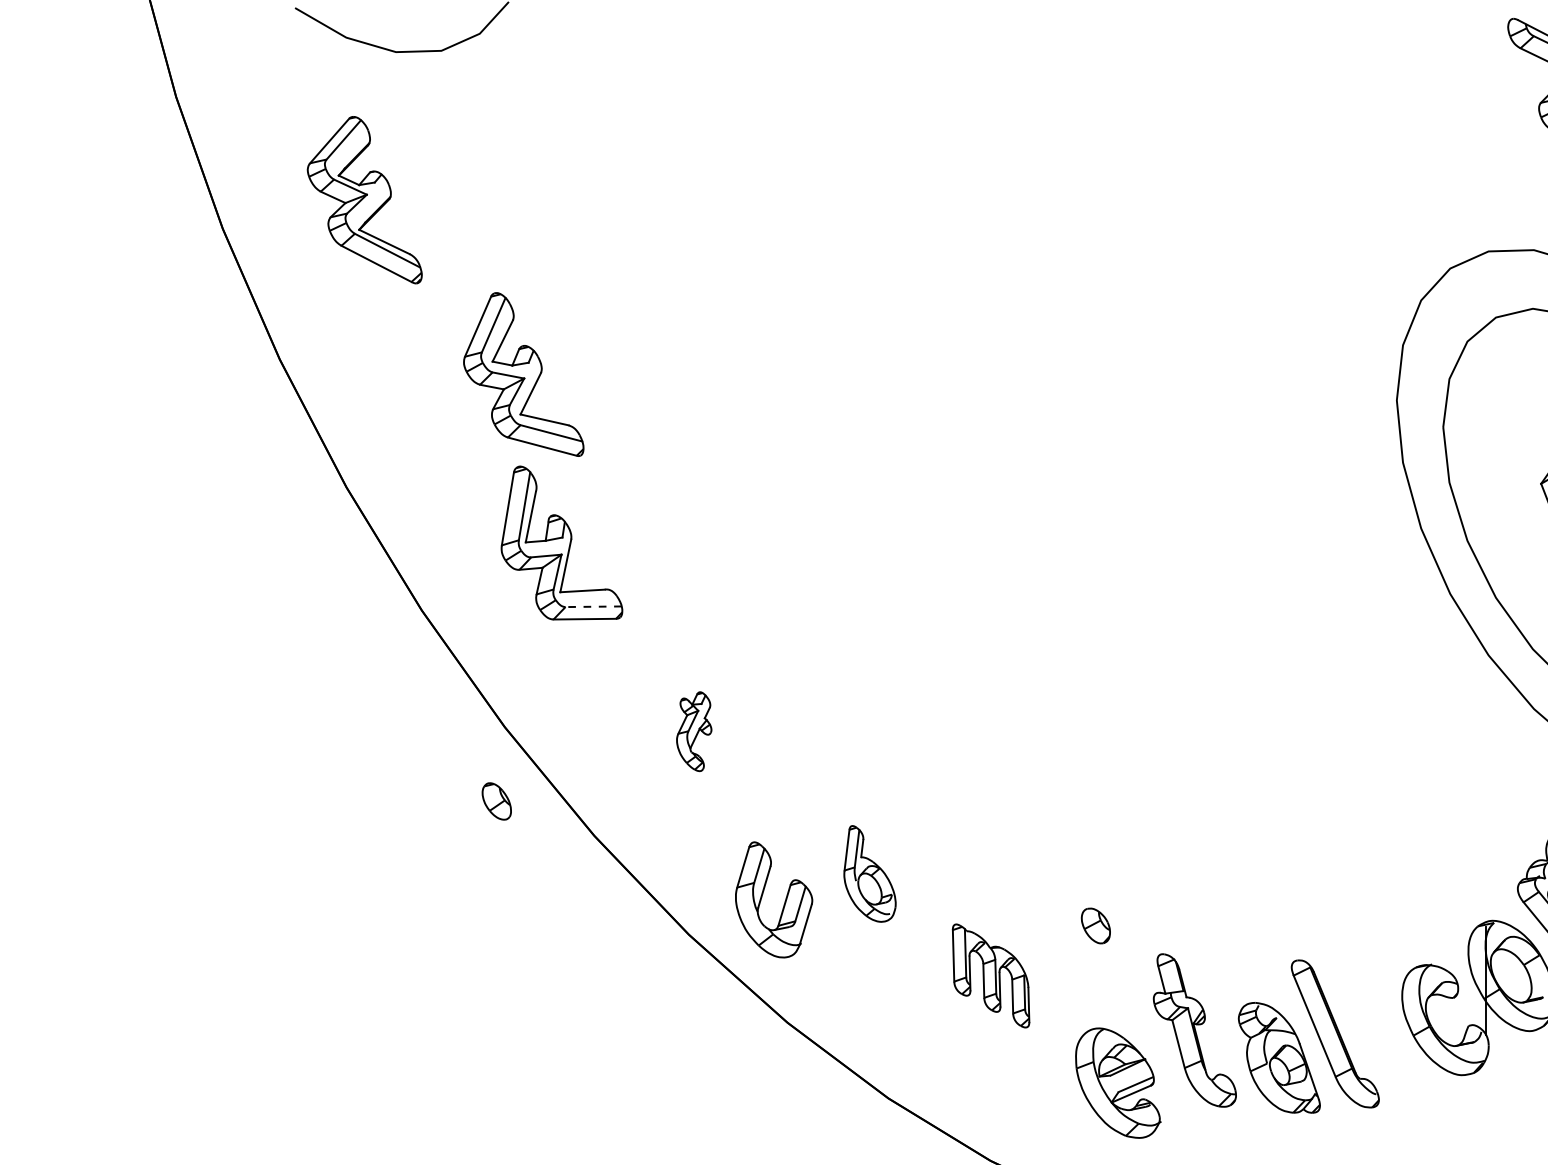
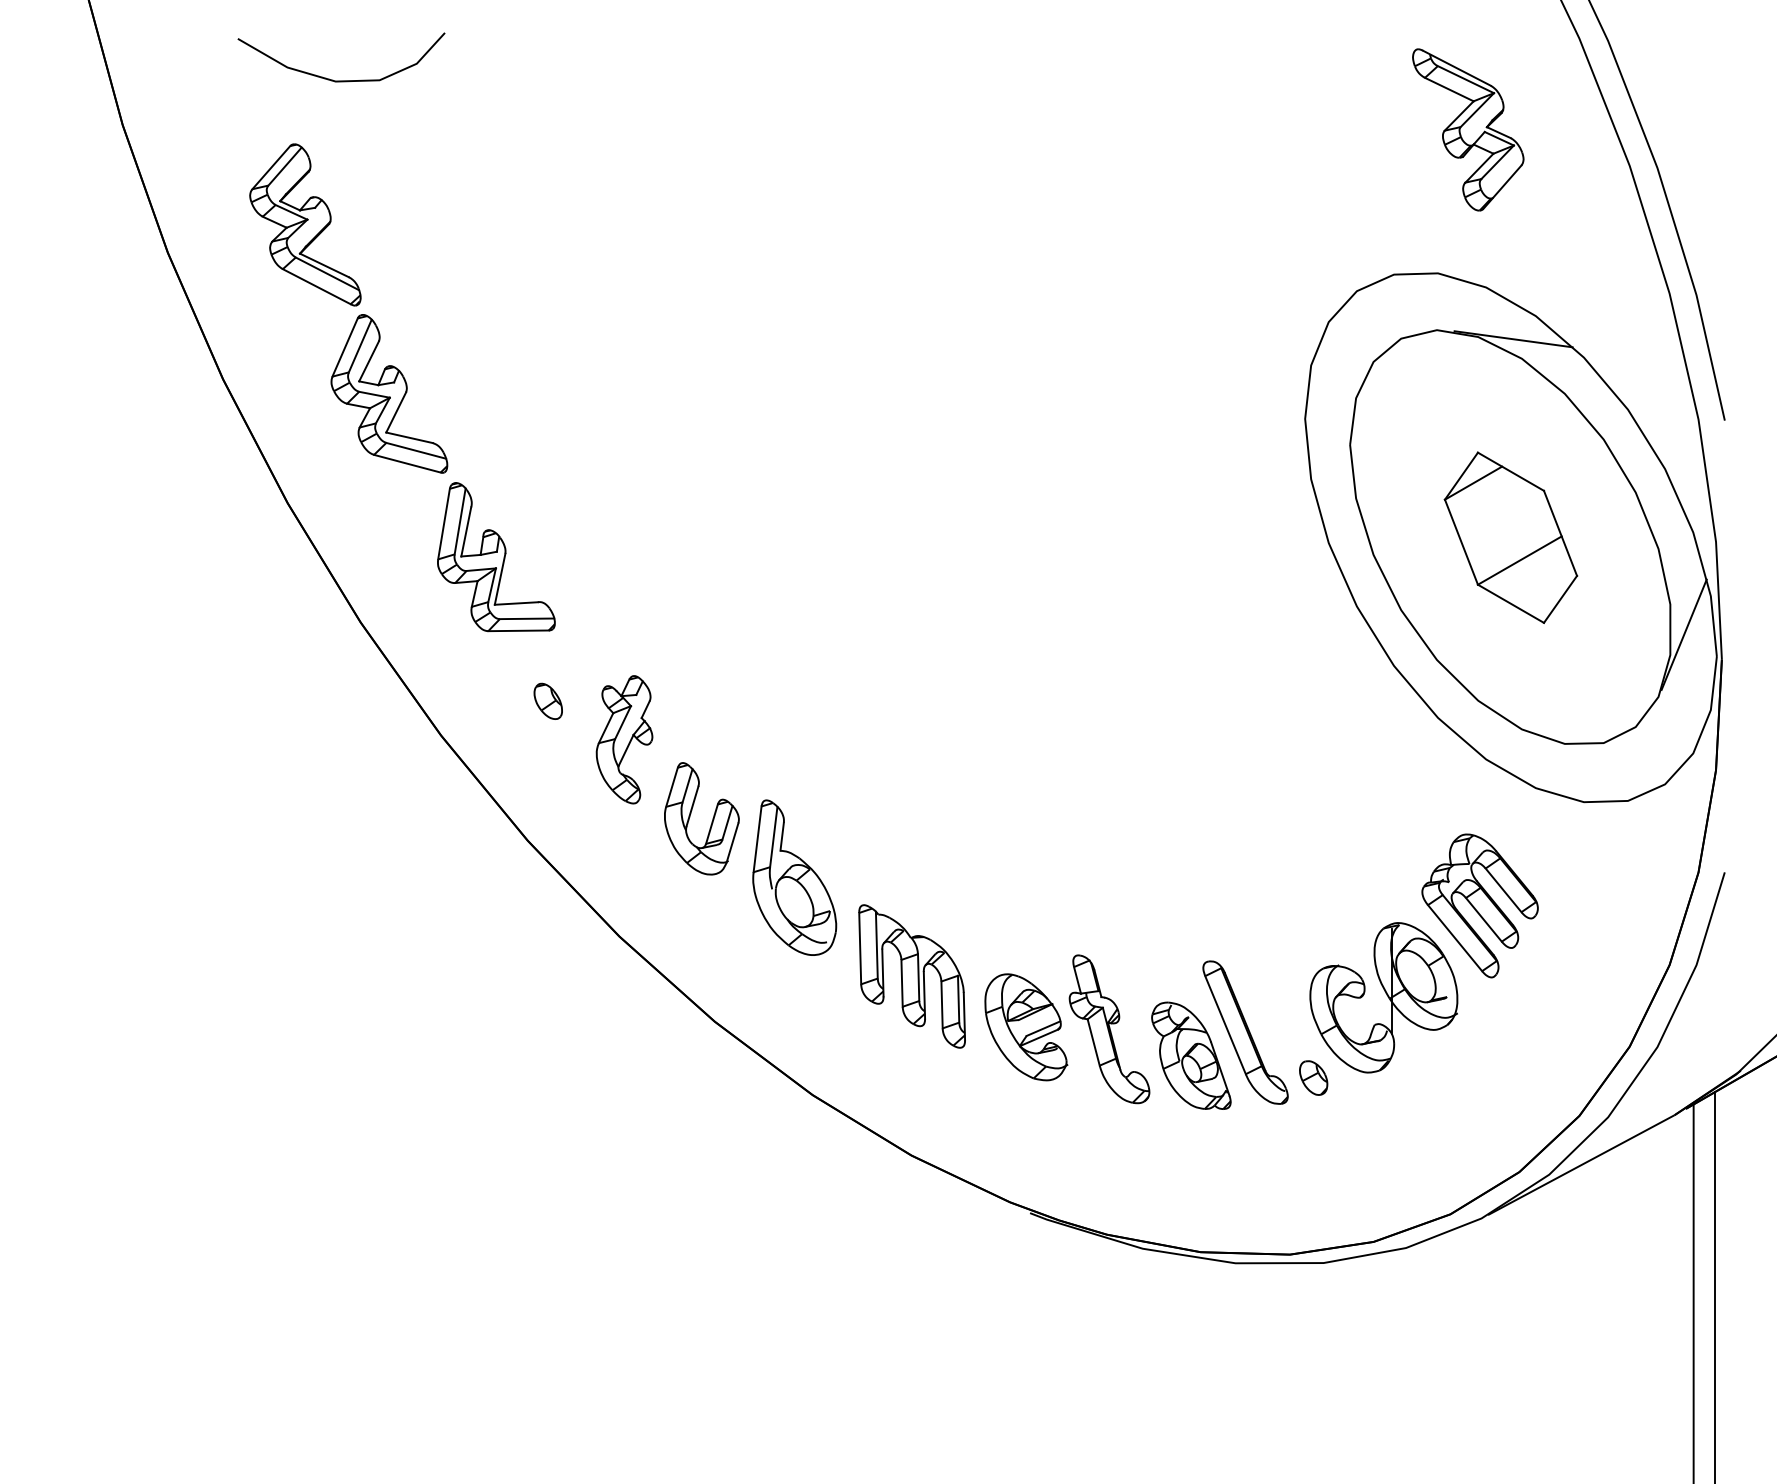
part: (523, 374) -> (389, 393), moved
line: (593, 606) -> (526, 618), dashed -> solid
part: (694, 731) -> (624, 739), size x1.67
part: (496, 800) -> (547, 700), moved
part: (869, 873) -> (794, 877), size x1.67
part: (784, 902) -> (711, 821), moved
part: (1095, 925) -> (1313, 1077), moved
part: (990, 975) -> (911, 976), size x1.43
part: (1118, 1083) -> (1026, 1027), moved

